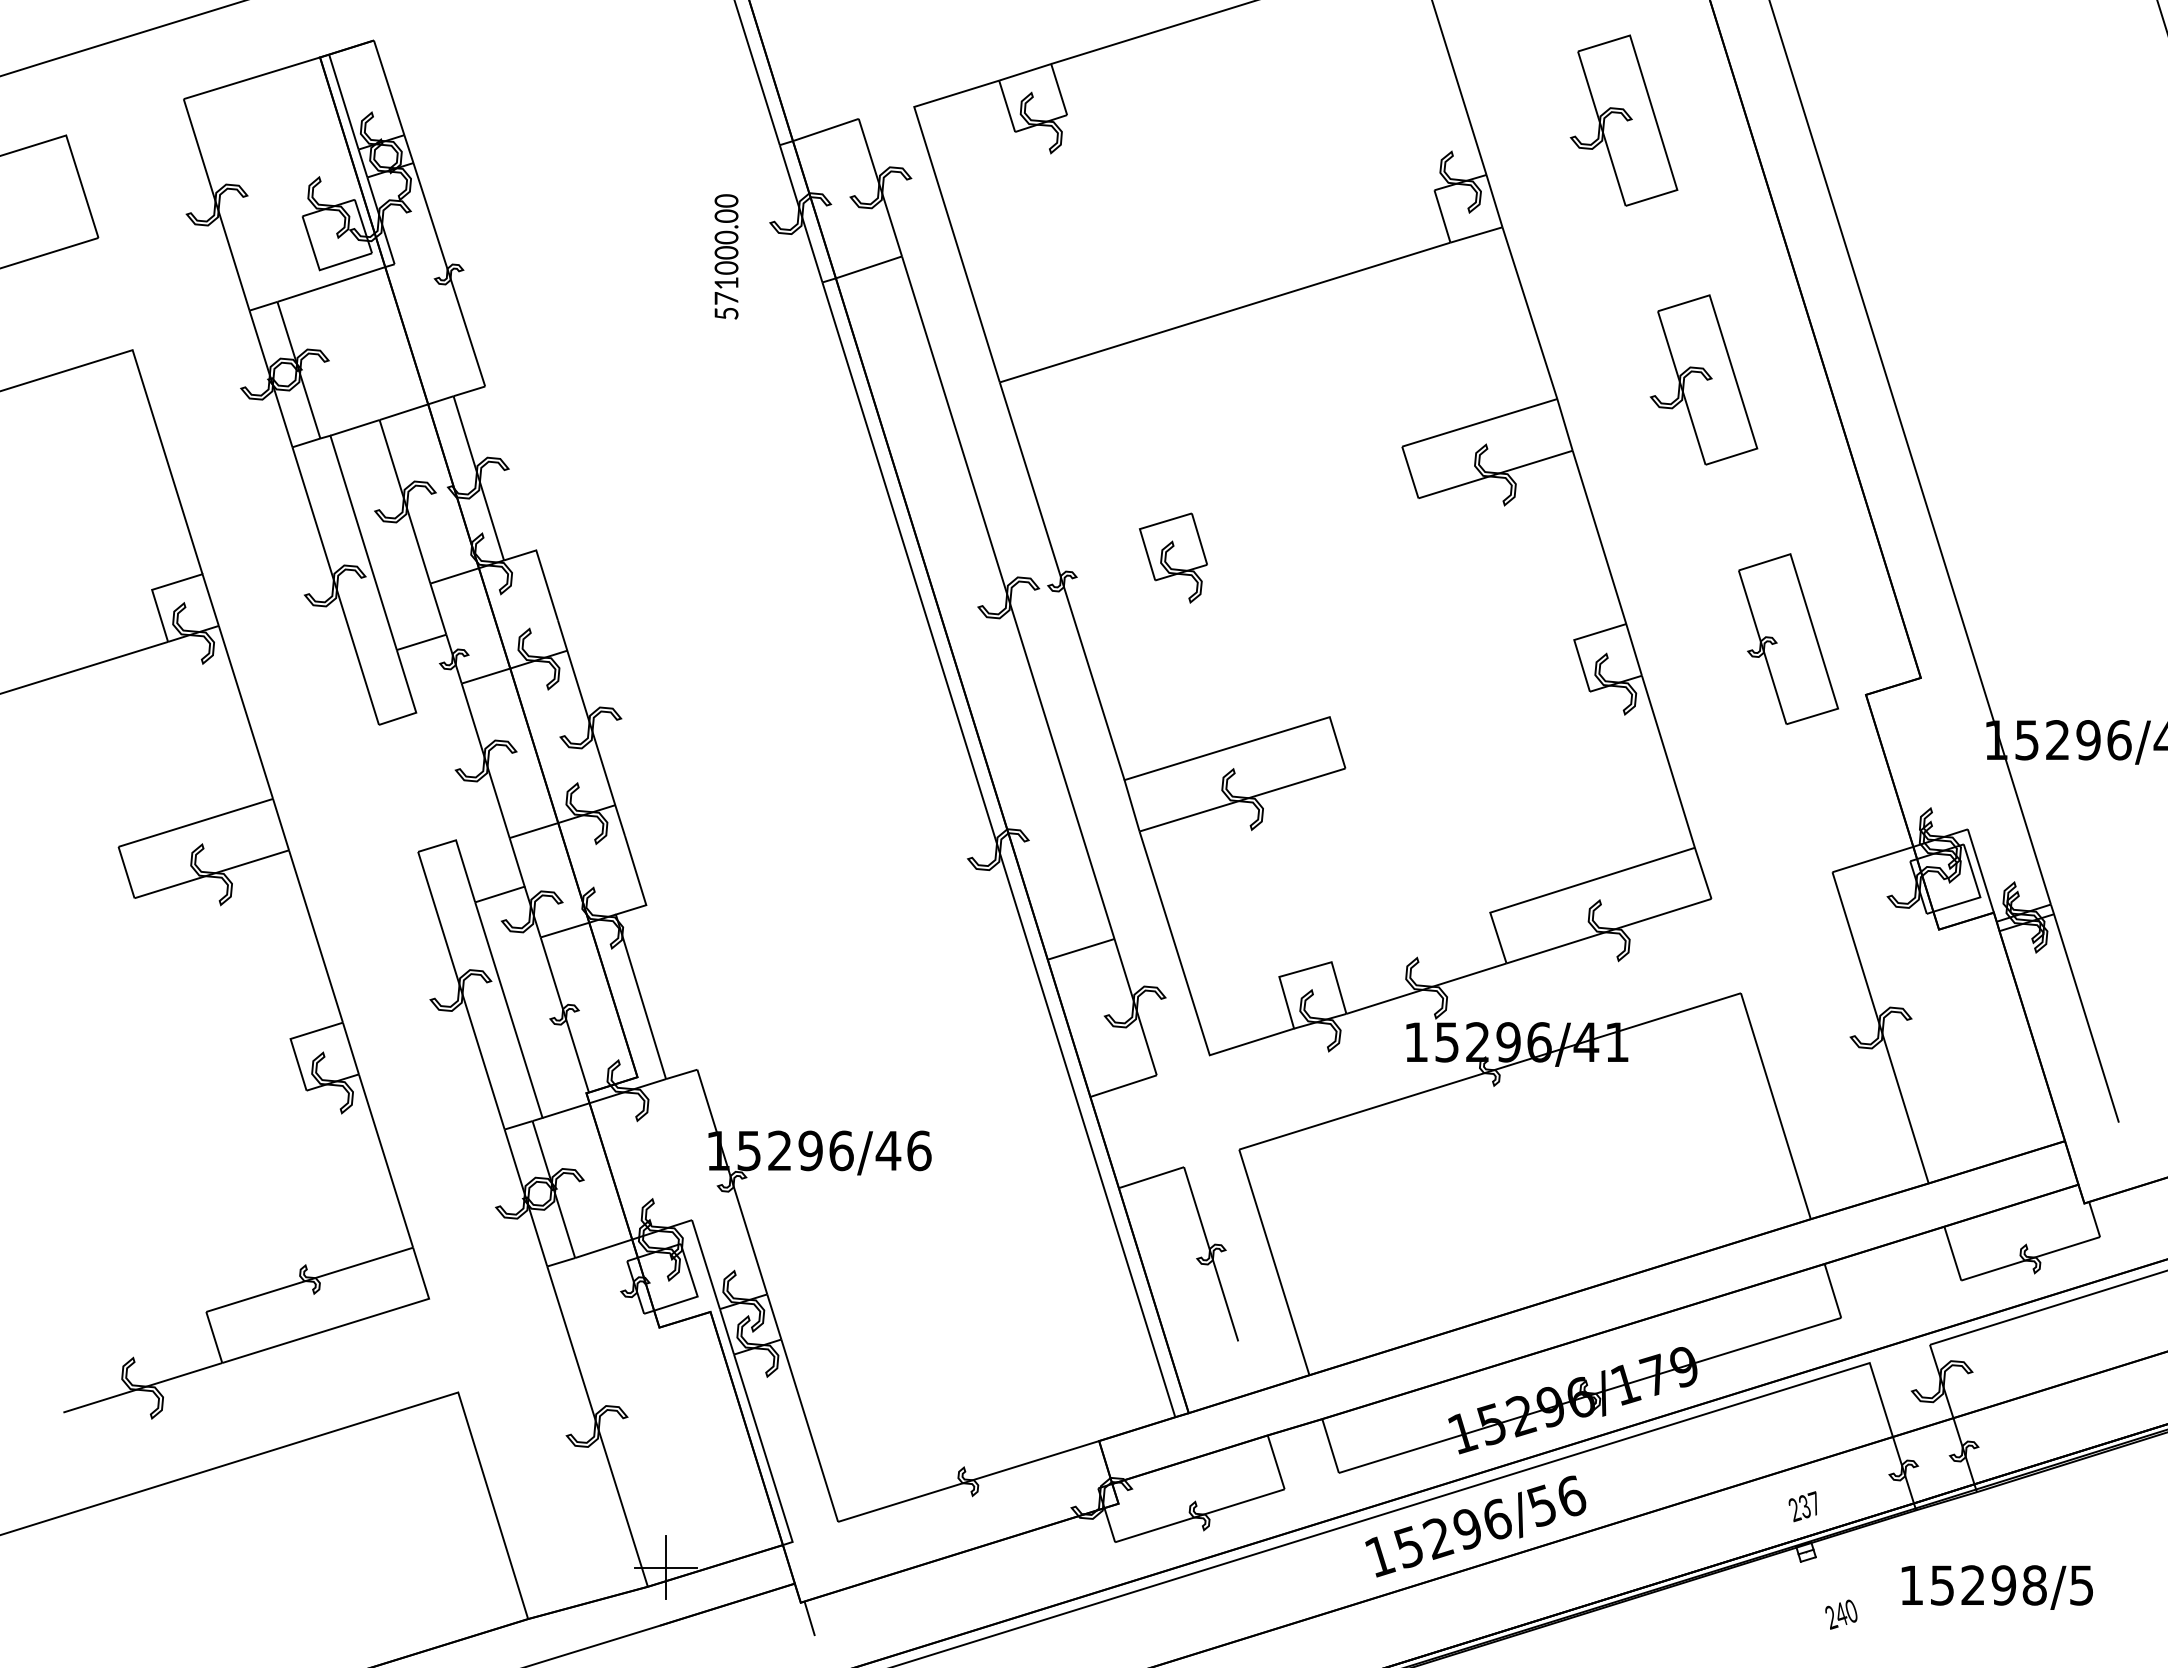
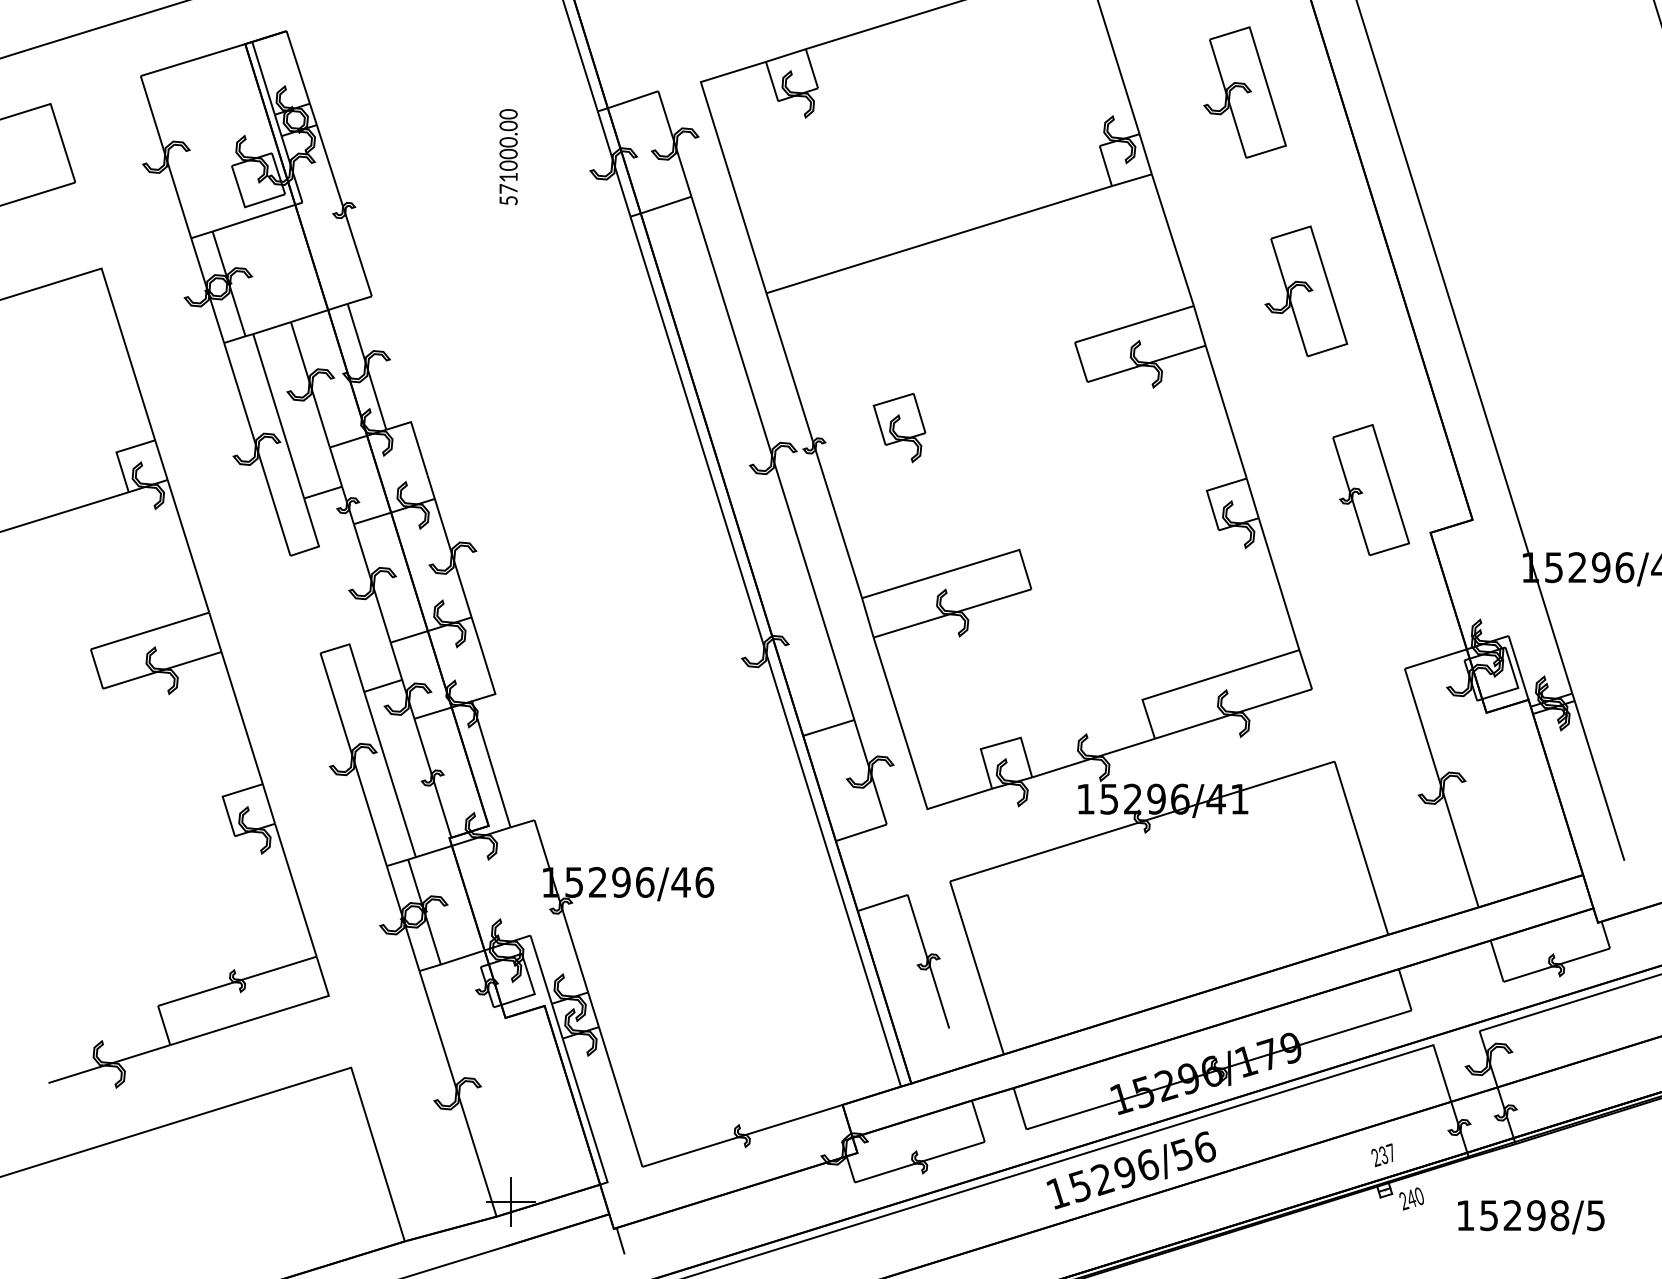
text: (726, 256) -> (508, 156), moved
text: (1841, 1614) -> (1411, 1198), moved

